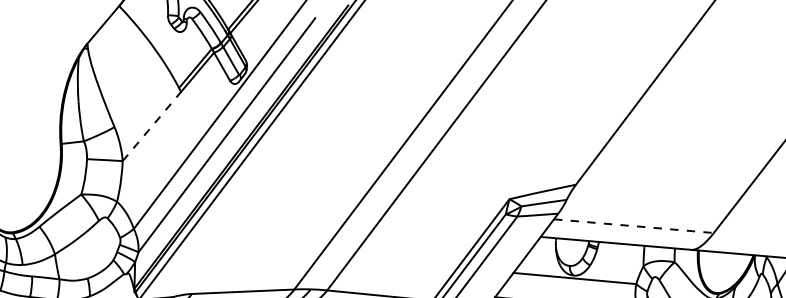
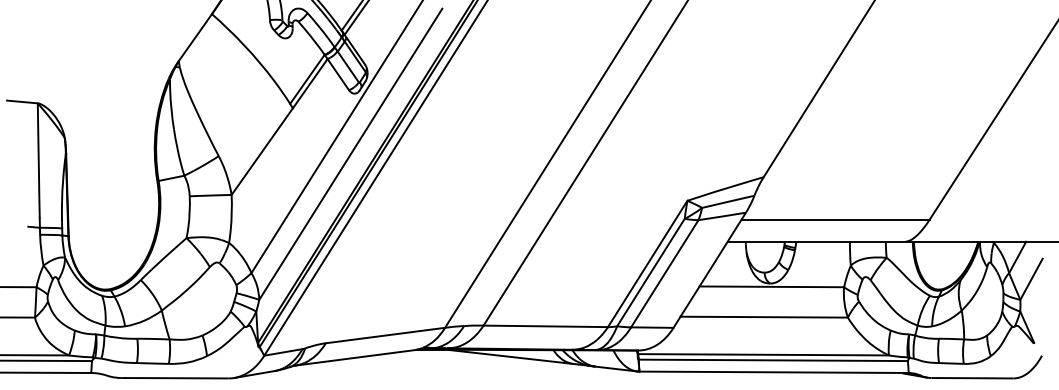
line: (152, 126) -> (262, 151), dashed -> solid
line: (634, 226) -> (836, 219), dashed -> solid

